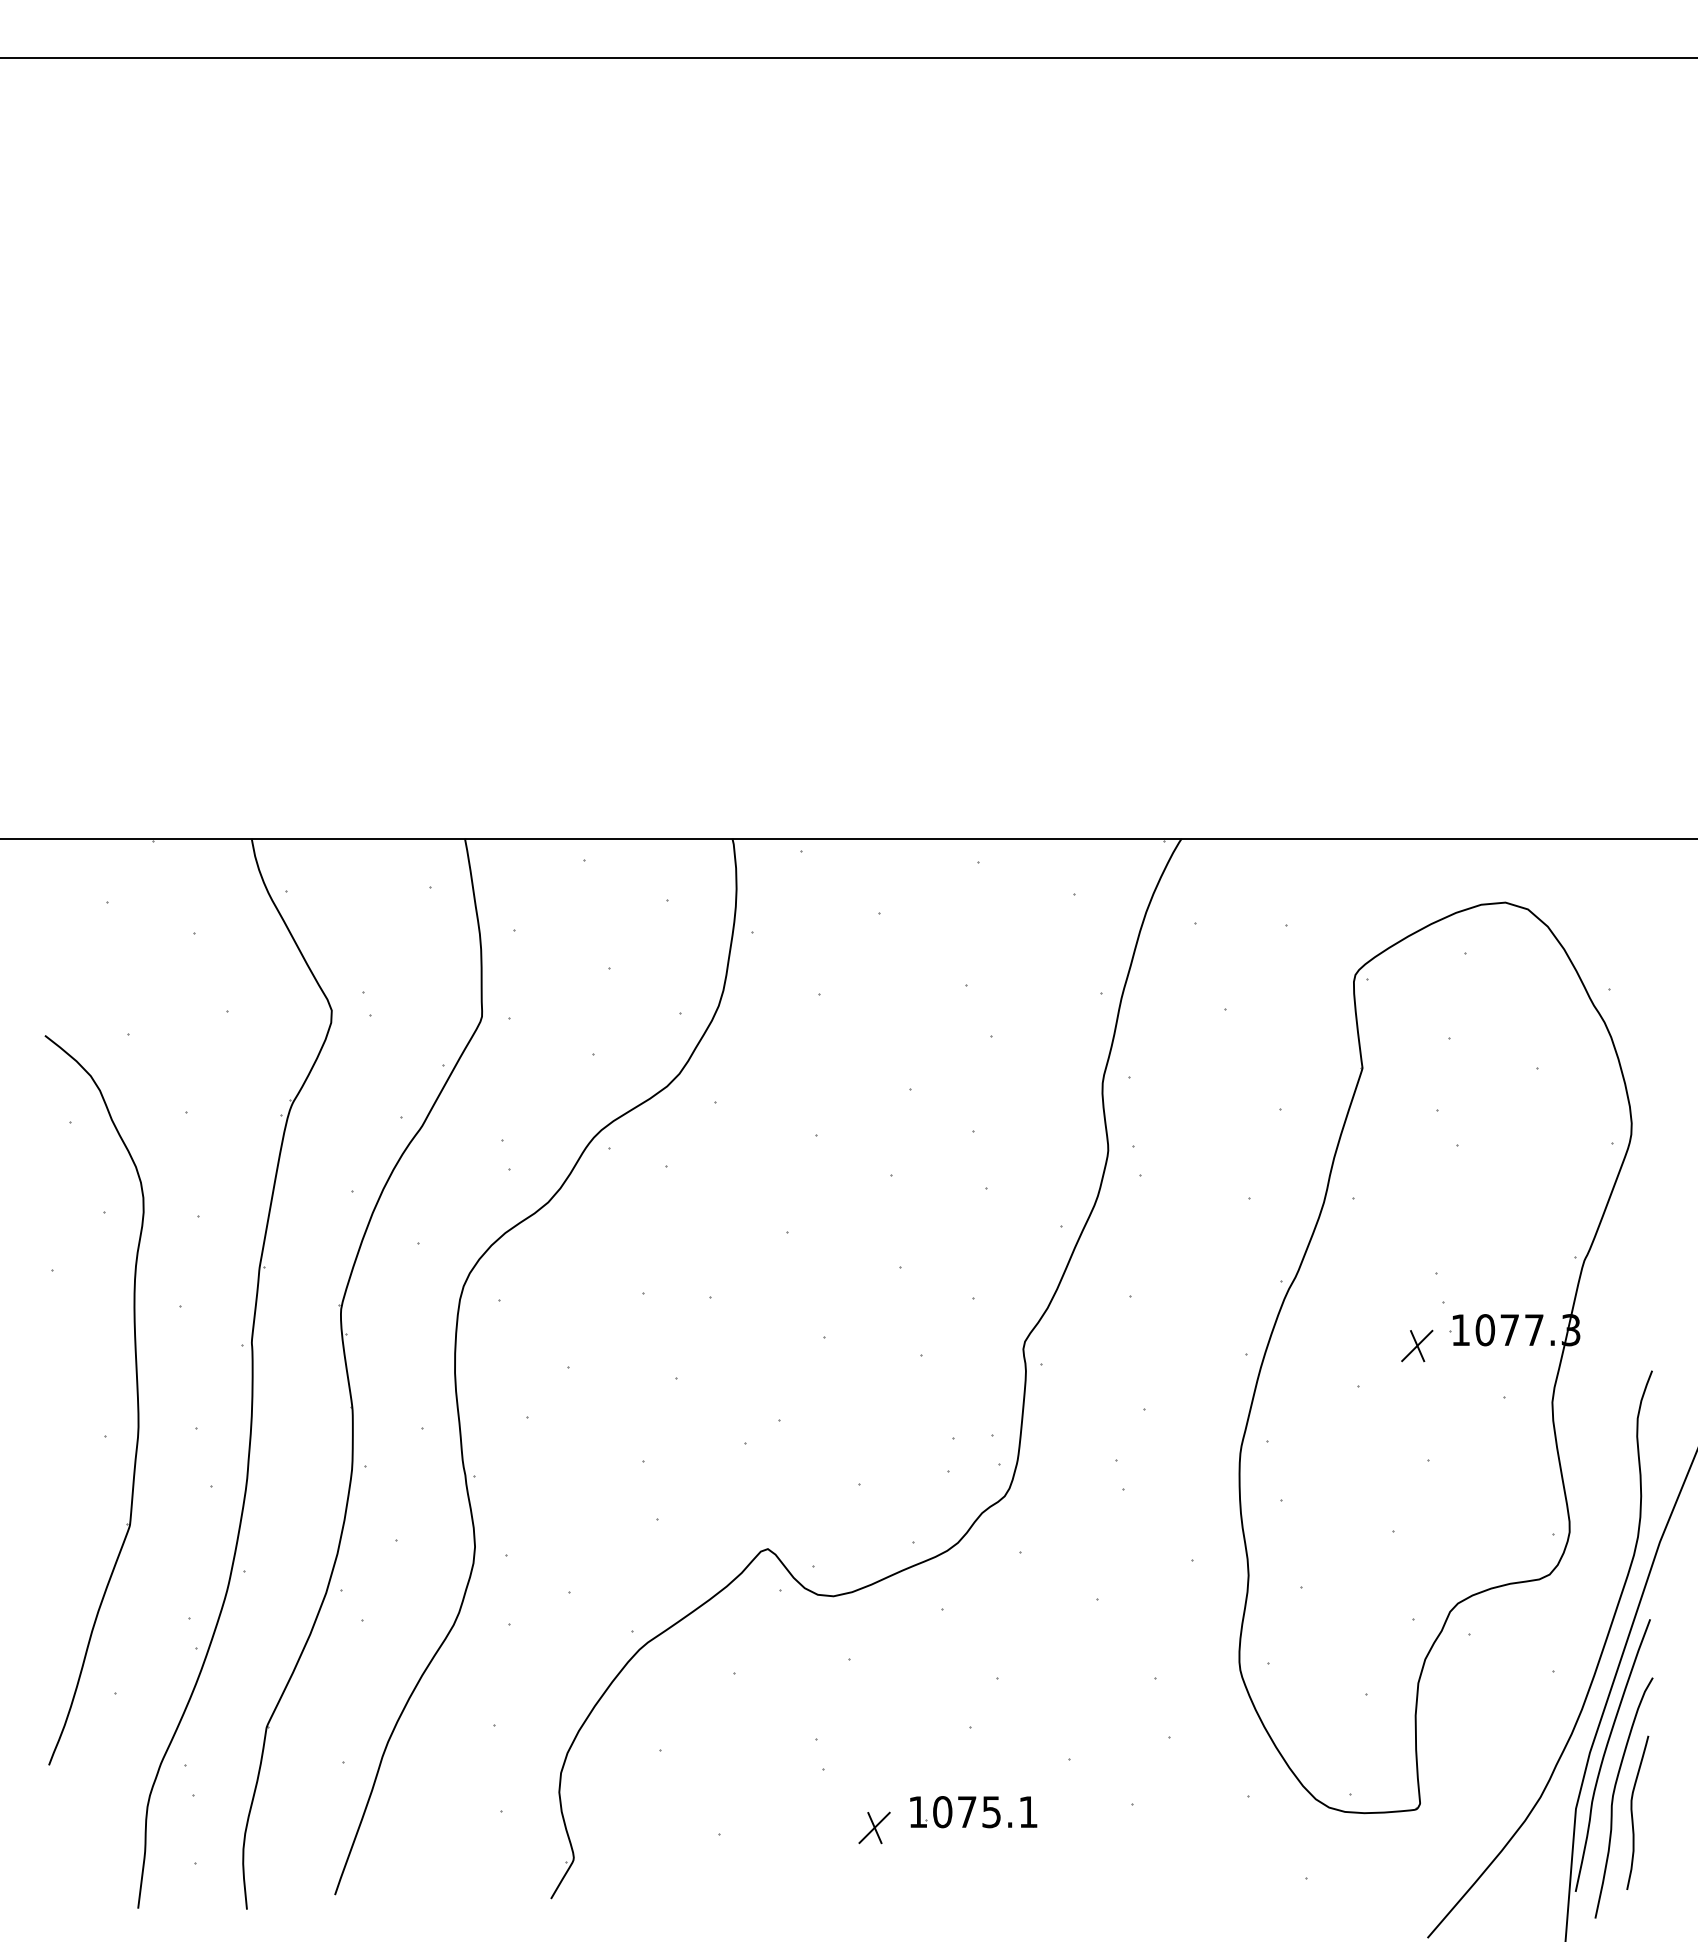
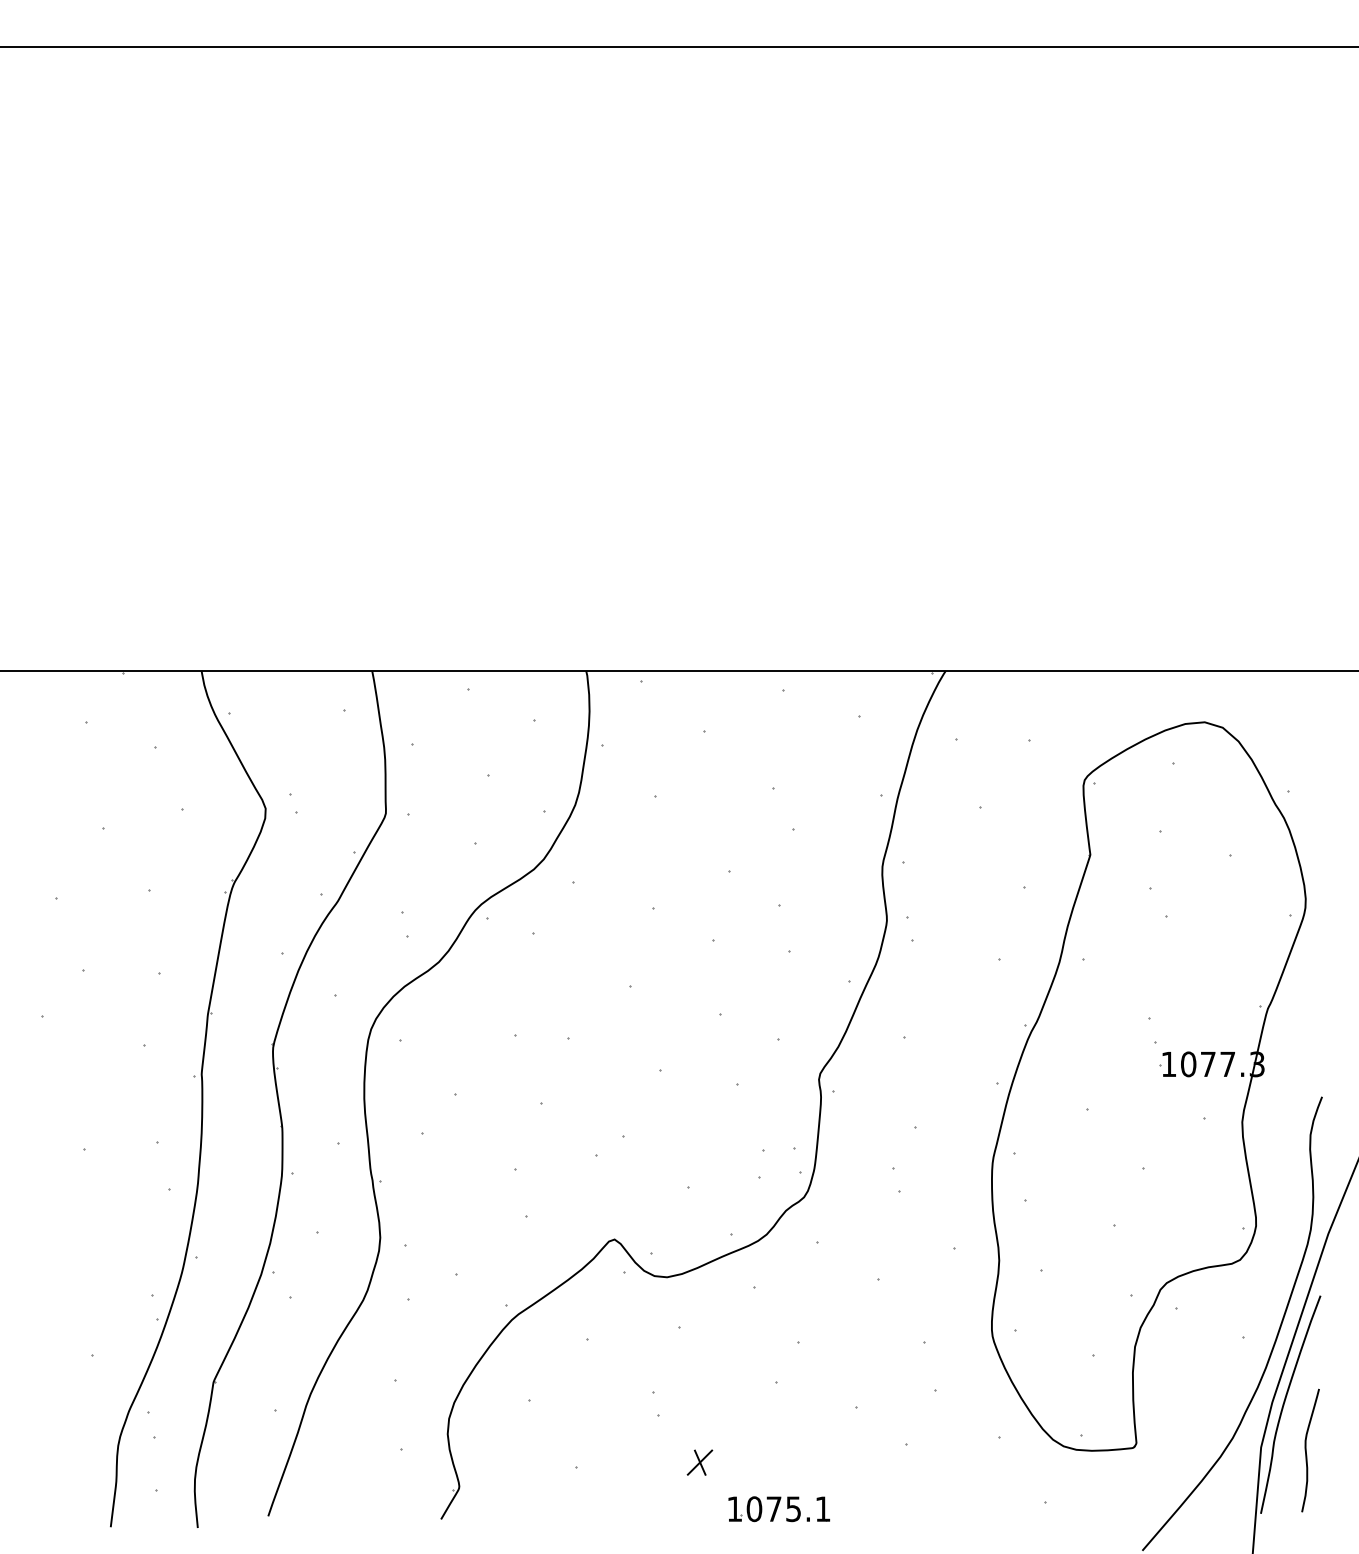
part: (1417, 1345) -> (1134, 1076), removed
part: (136, 1394) -> (109, 1115), removed
curve: (1614, 1794) -> (1291, 1435), removed
part: (973, 1812) -> (779, 1509), moved

